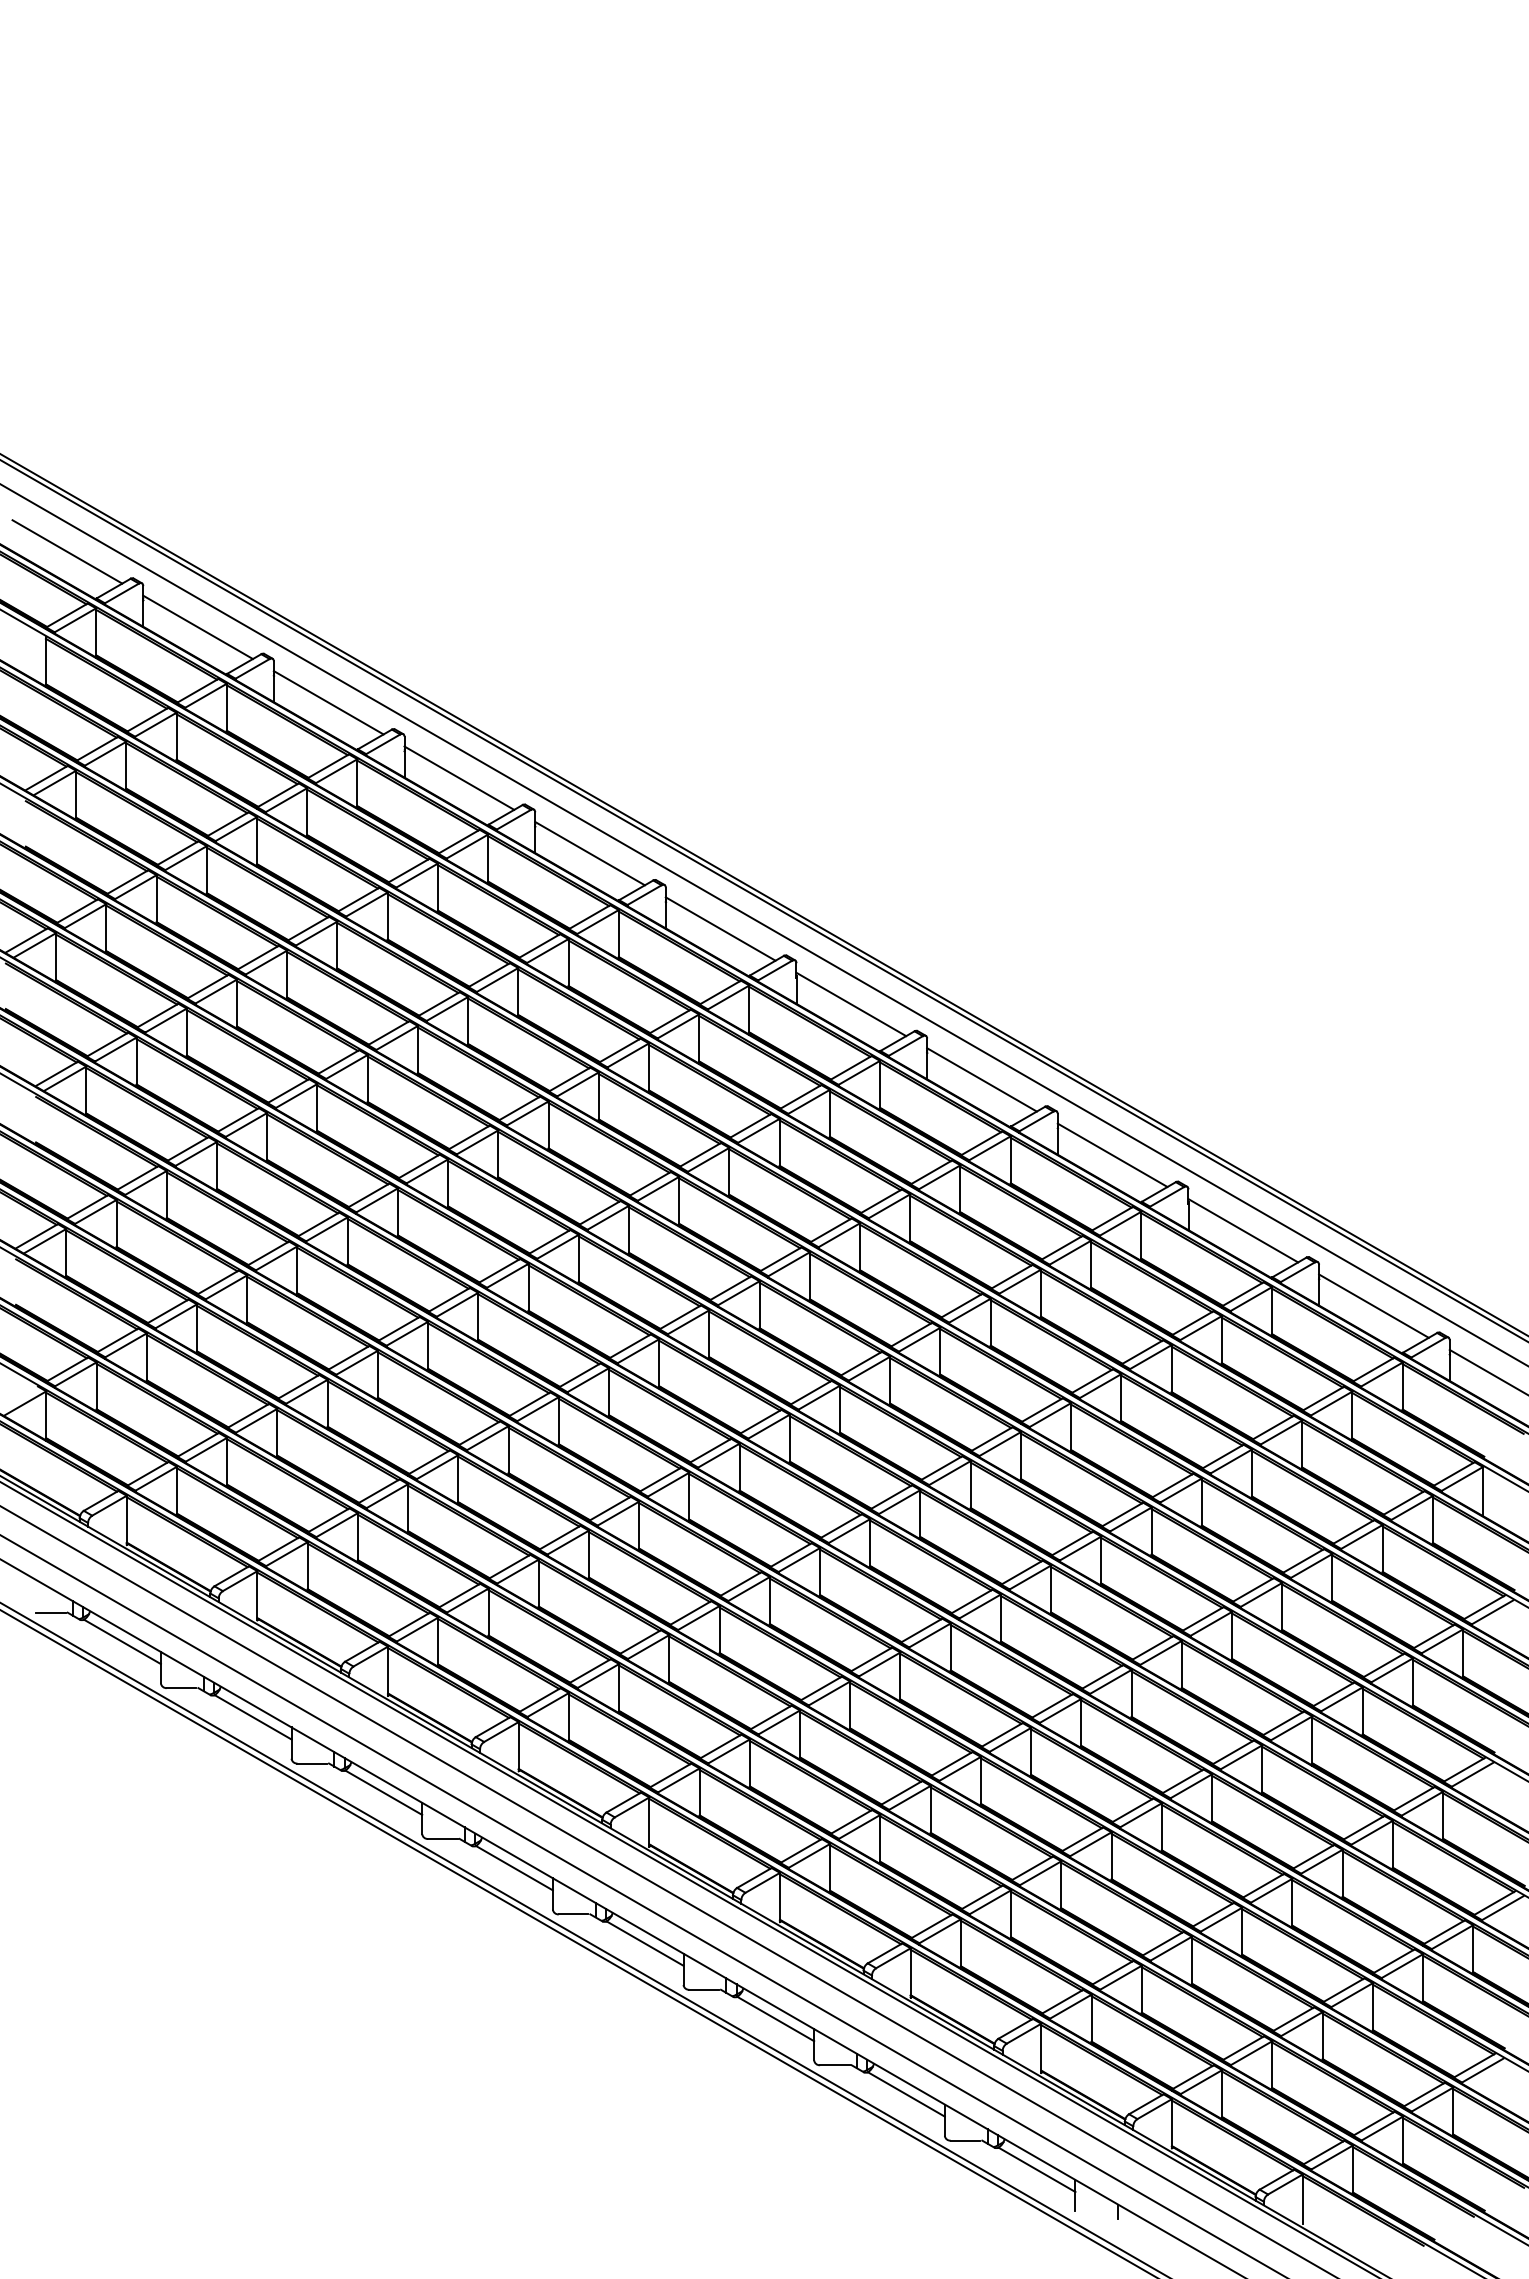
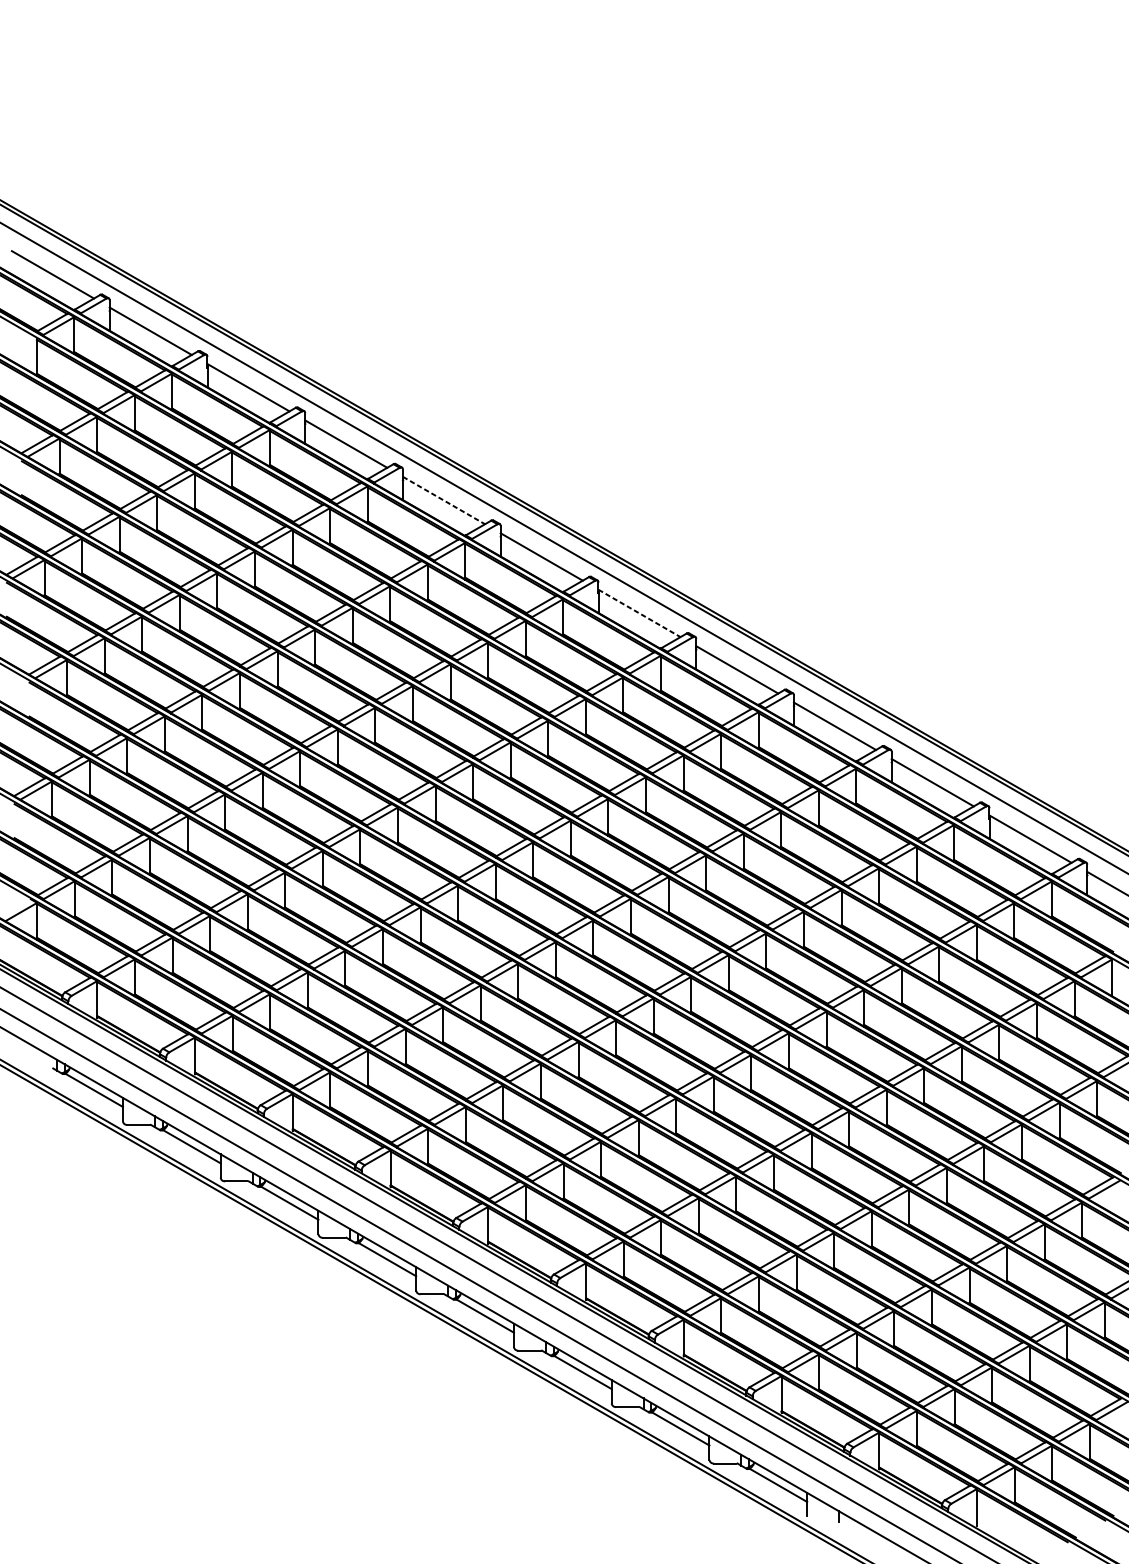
line: (590, 853) -> (444, 500), solid -> dashed
line: (851, 1004) -> (639, 613), solid -> dashed
line: (50, 1612) -> (40, 1068), removed

